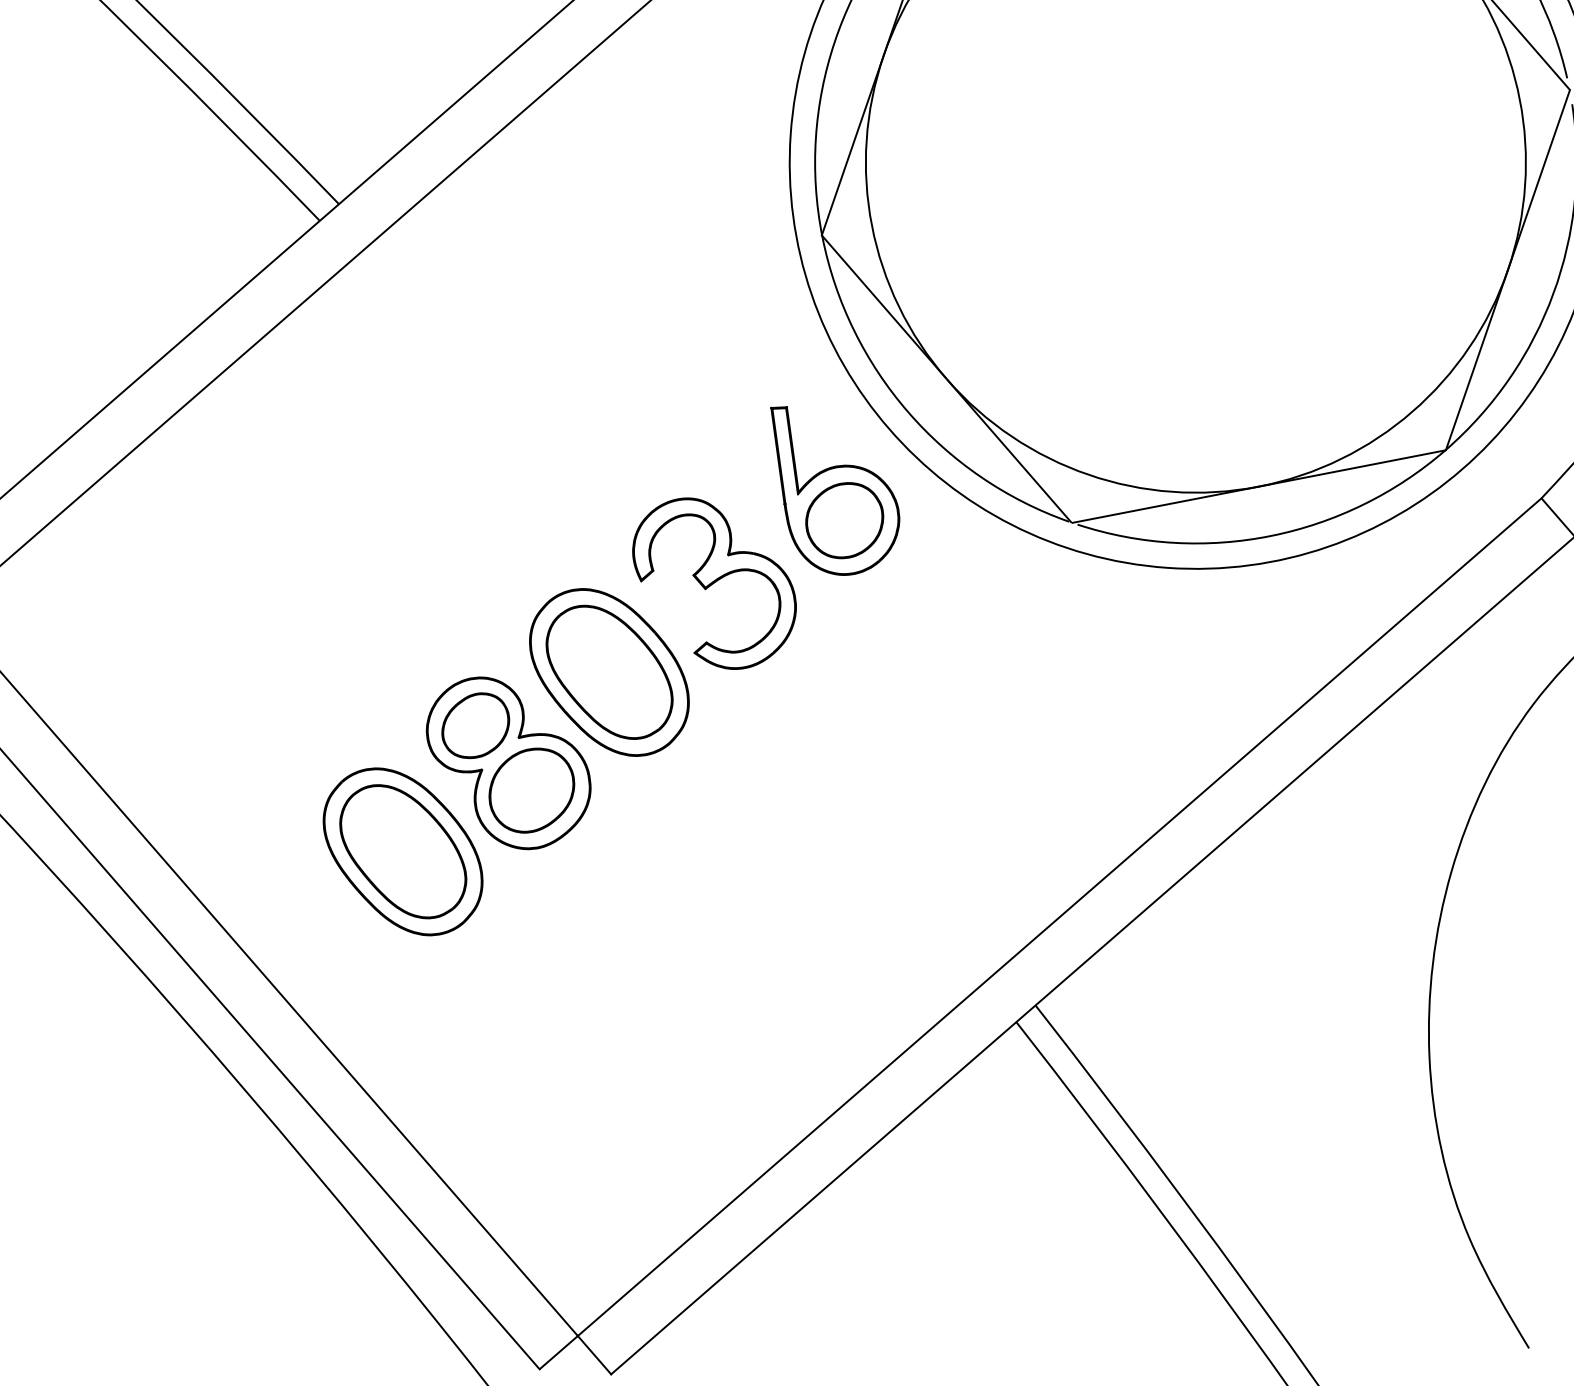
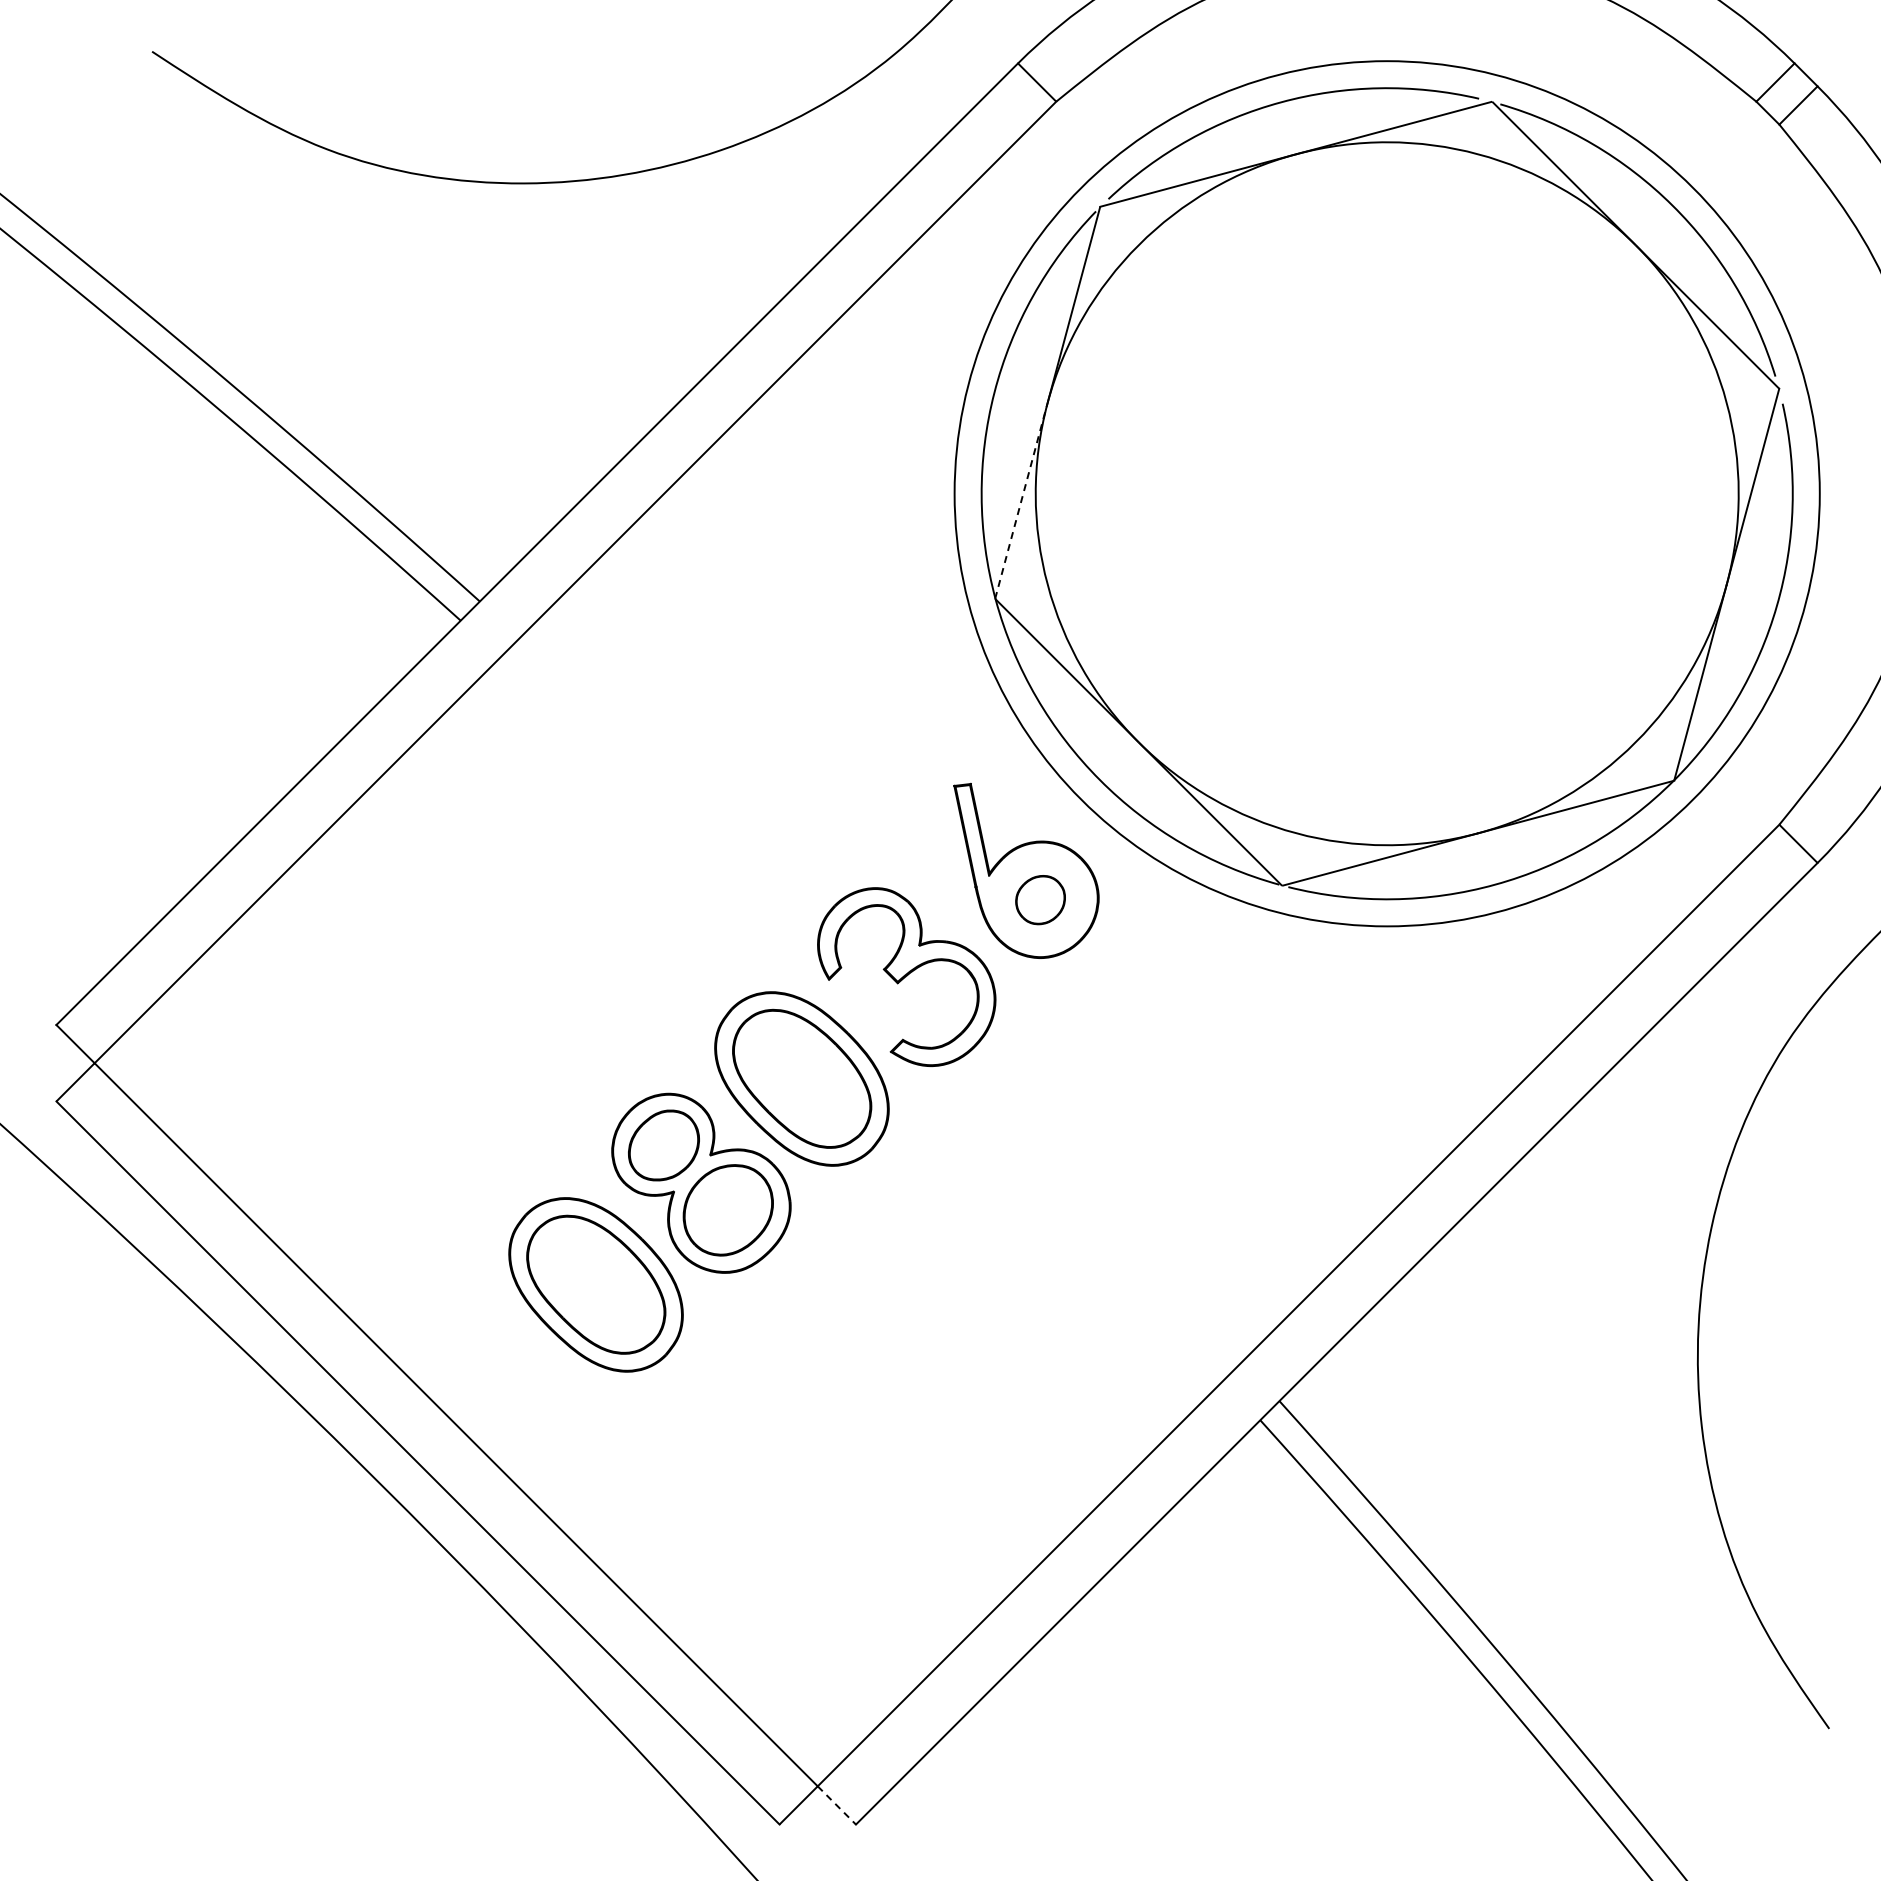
line: (852, 145) -> (1021, 500), solid -> dashed
part: (844, 519) -> (1040, 899), size x0.6
line: (595, 1355) -> (837, 1805), solid -> dashed

